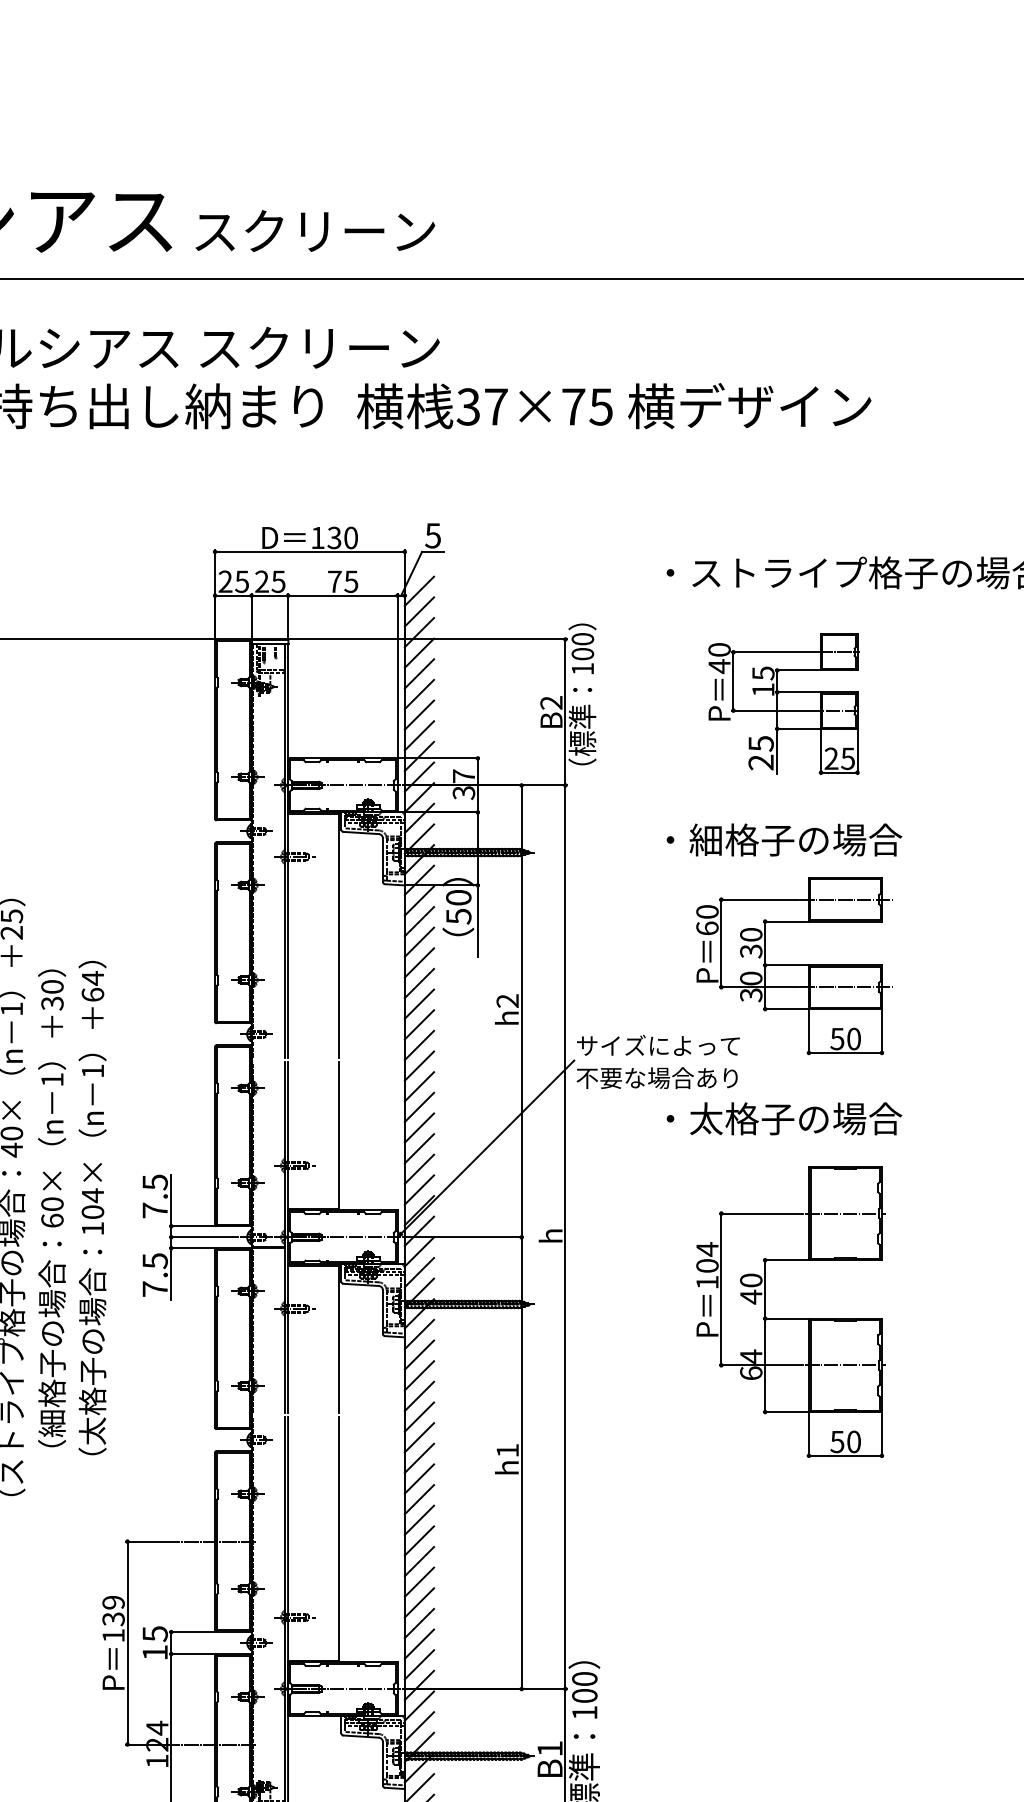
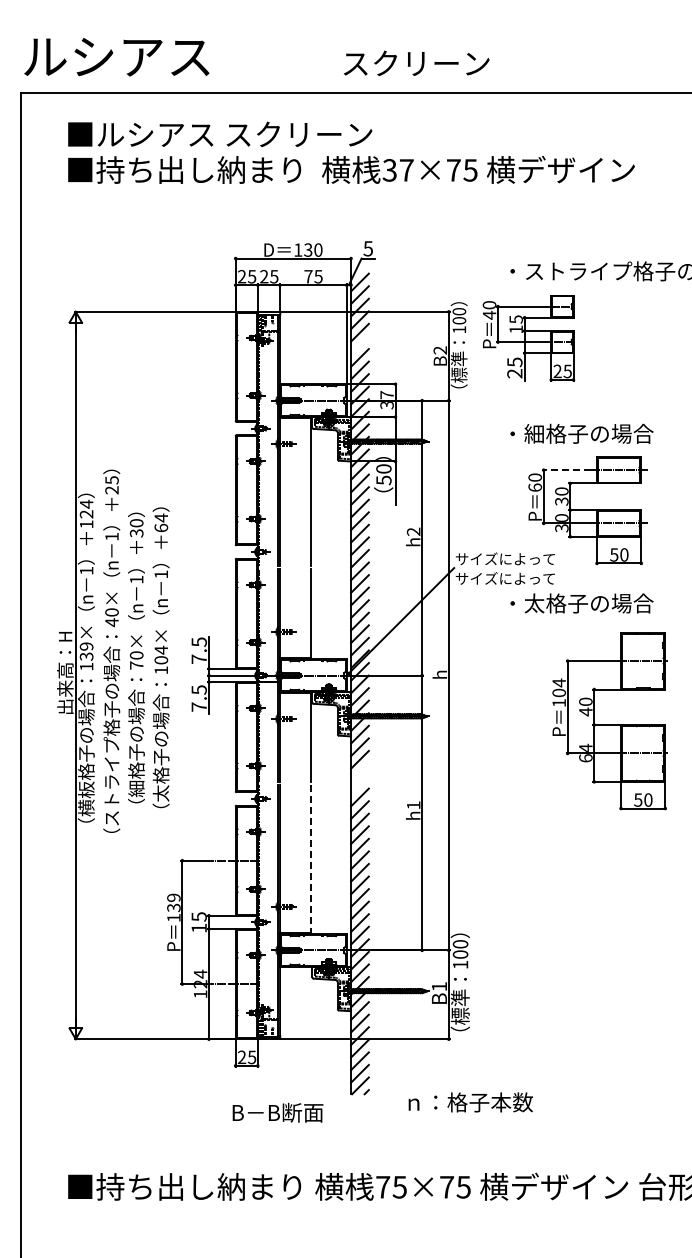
text: (315, 231) -> (416, 63), moved
line: (418, 694) -> (359, 345), removed
part: (783, 704) -> (528, 338), moved
line: (758, 900) -> (566, 470), solid -> dashed
text: (656, 1077) -> (504, 578), 不要な場合あり -> サイズによって
text: (52, 1220) -> (136, 665), 60× -> 70×
part: (790, 1312) -> (609, 721), moved
line: (418, 1396) -> (359, 772), removed
line: (418, 1416) -> (359, 784), removed
line: (339, 1539) -> (311, 859), solid -> dashed

